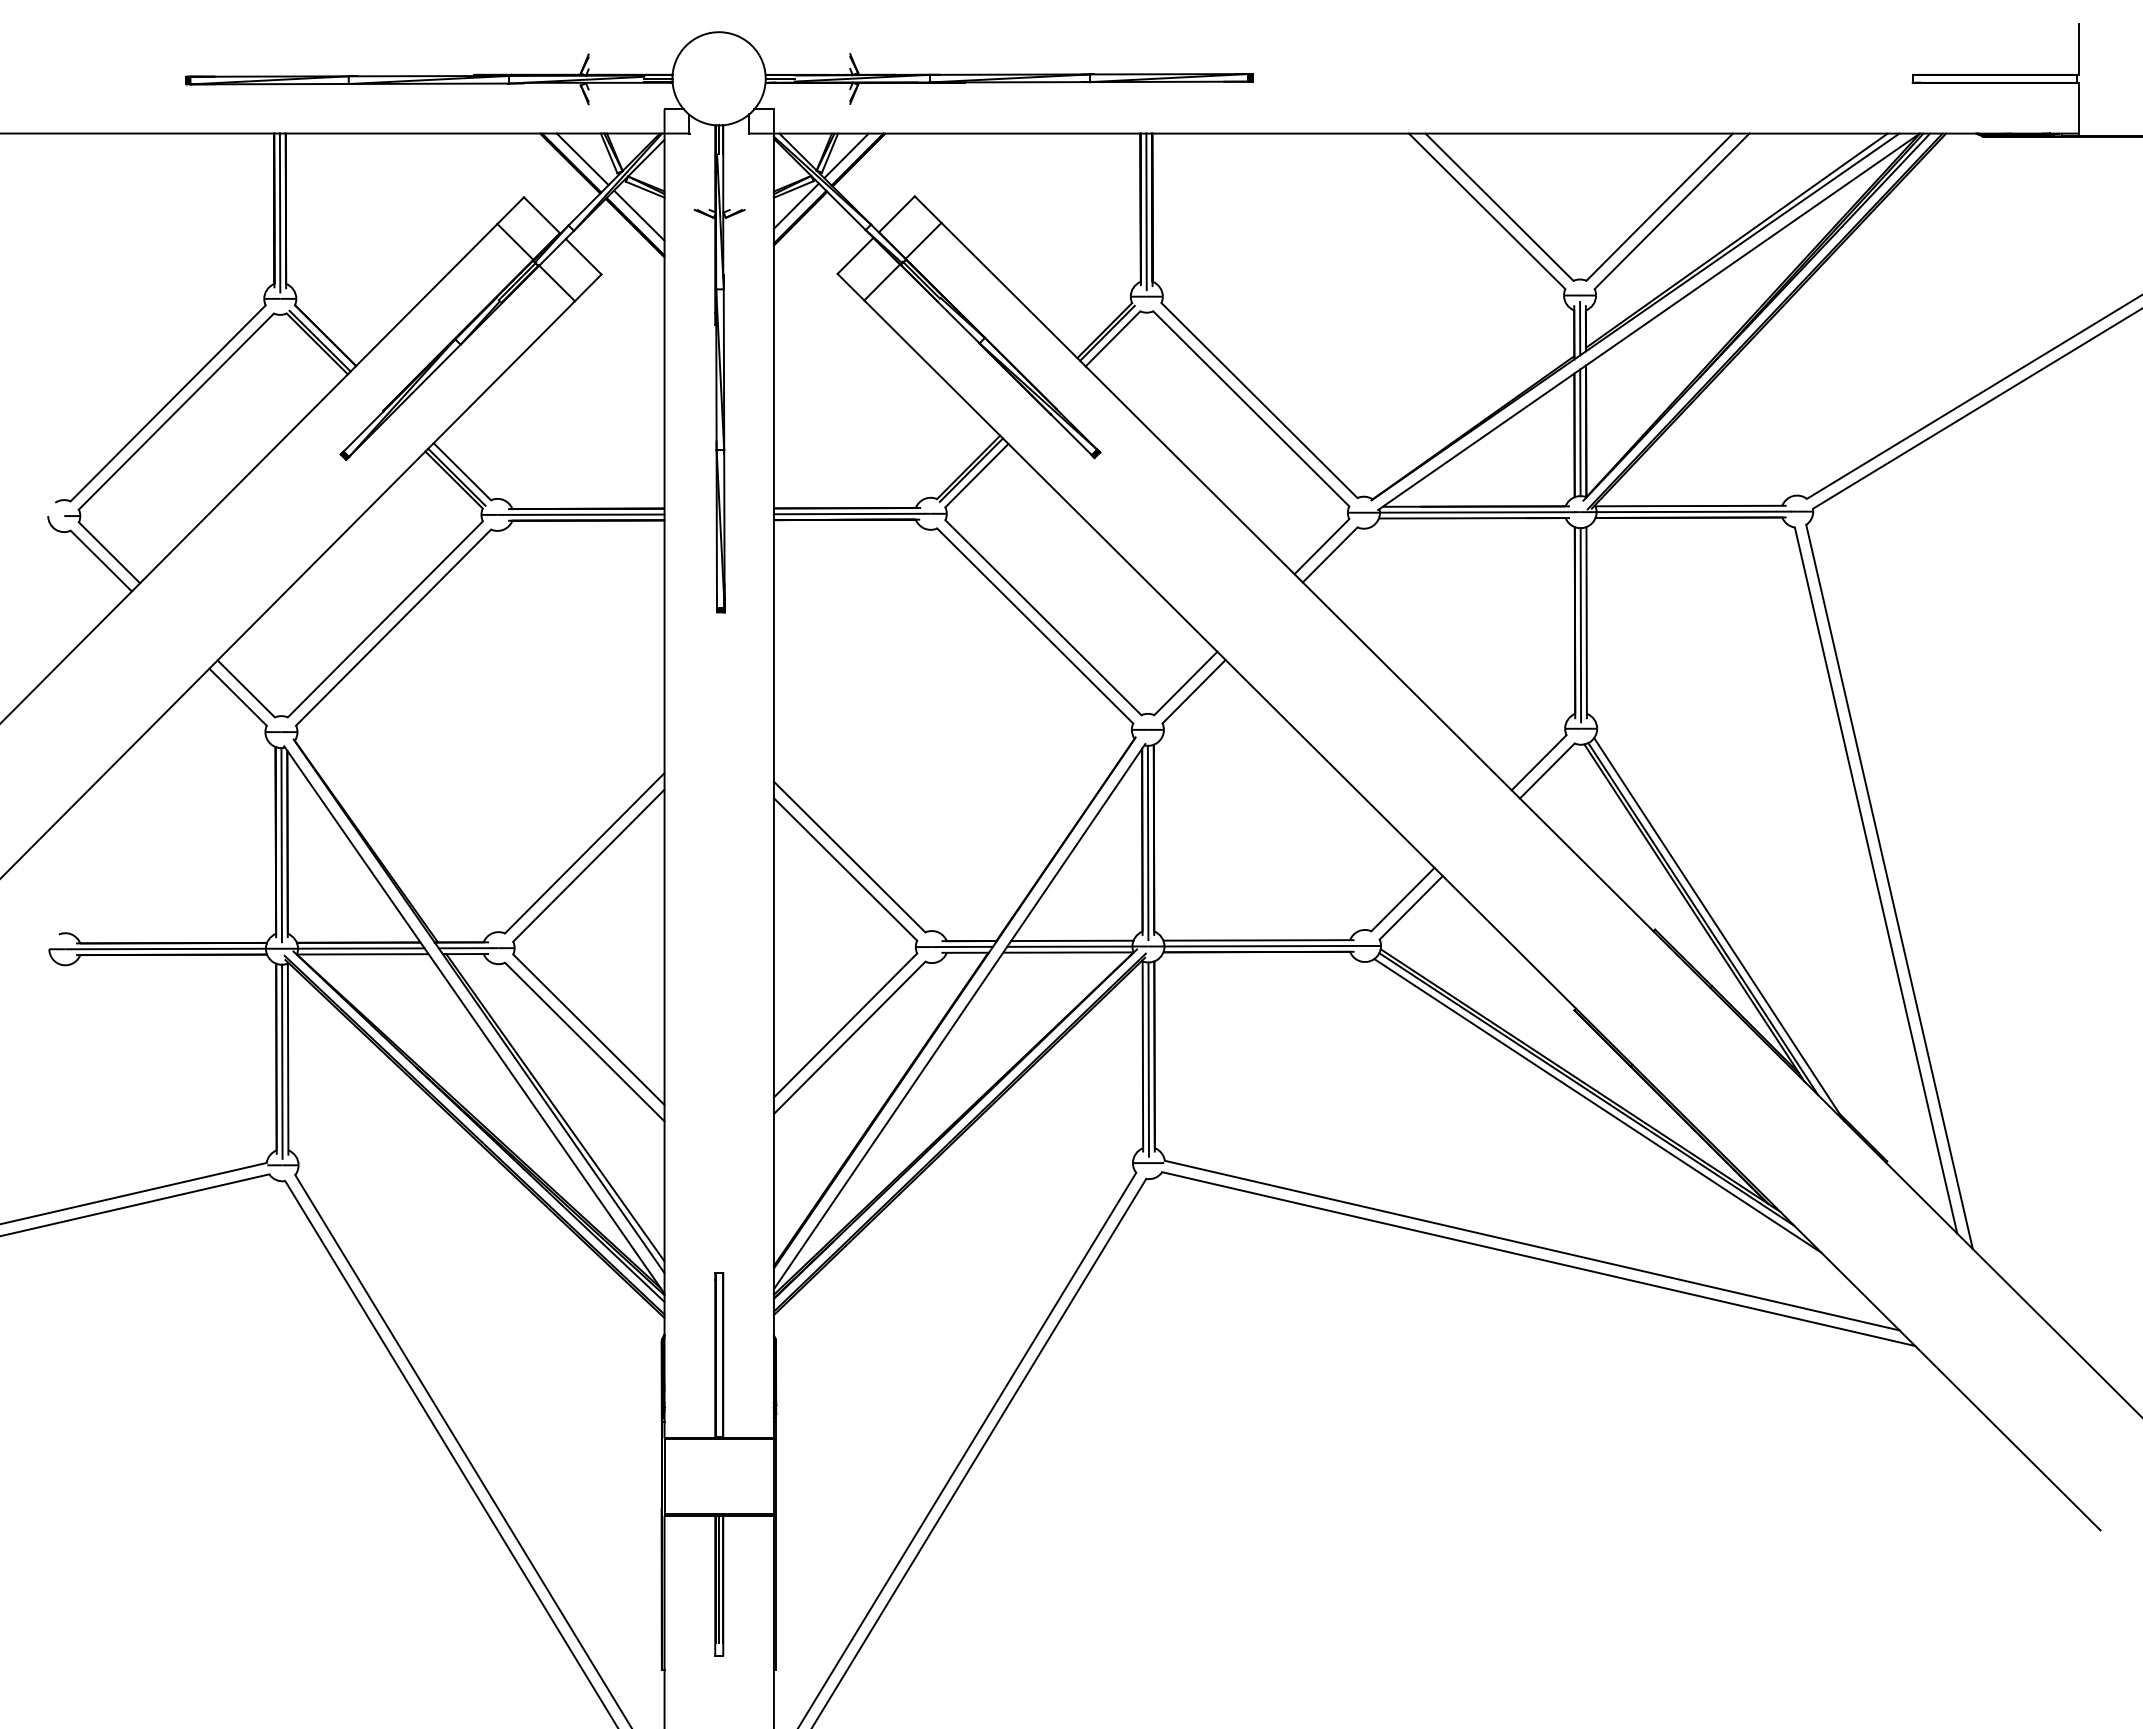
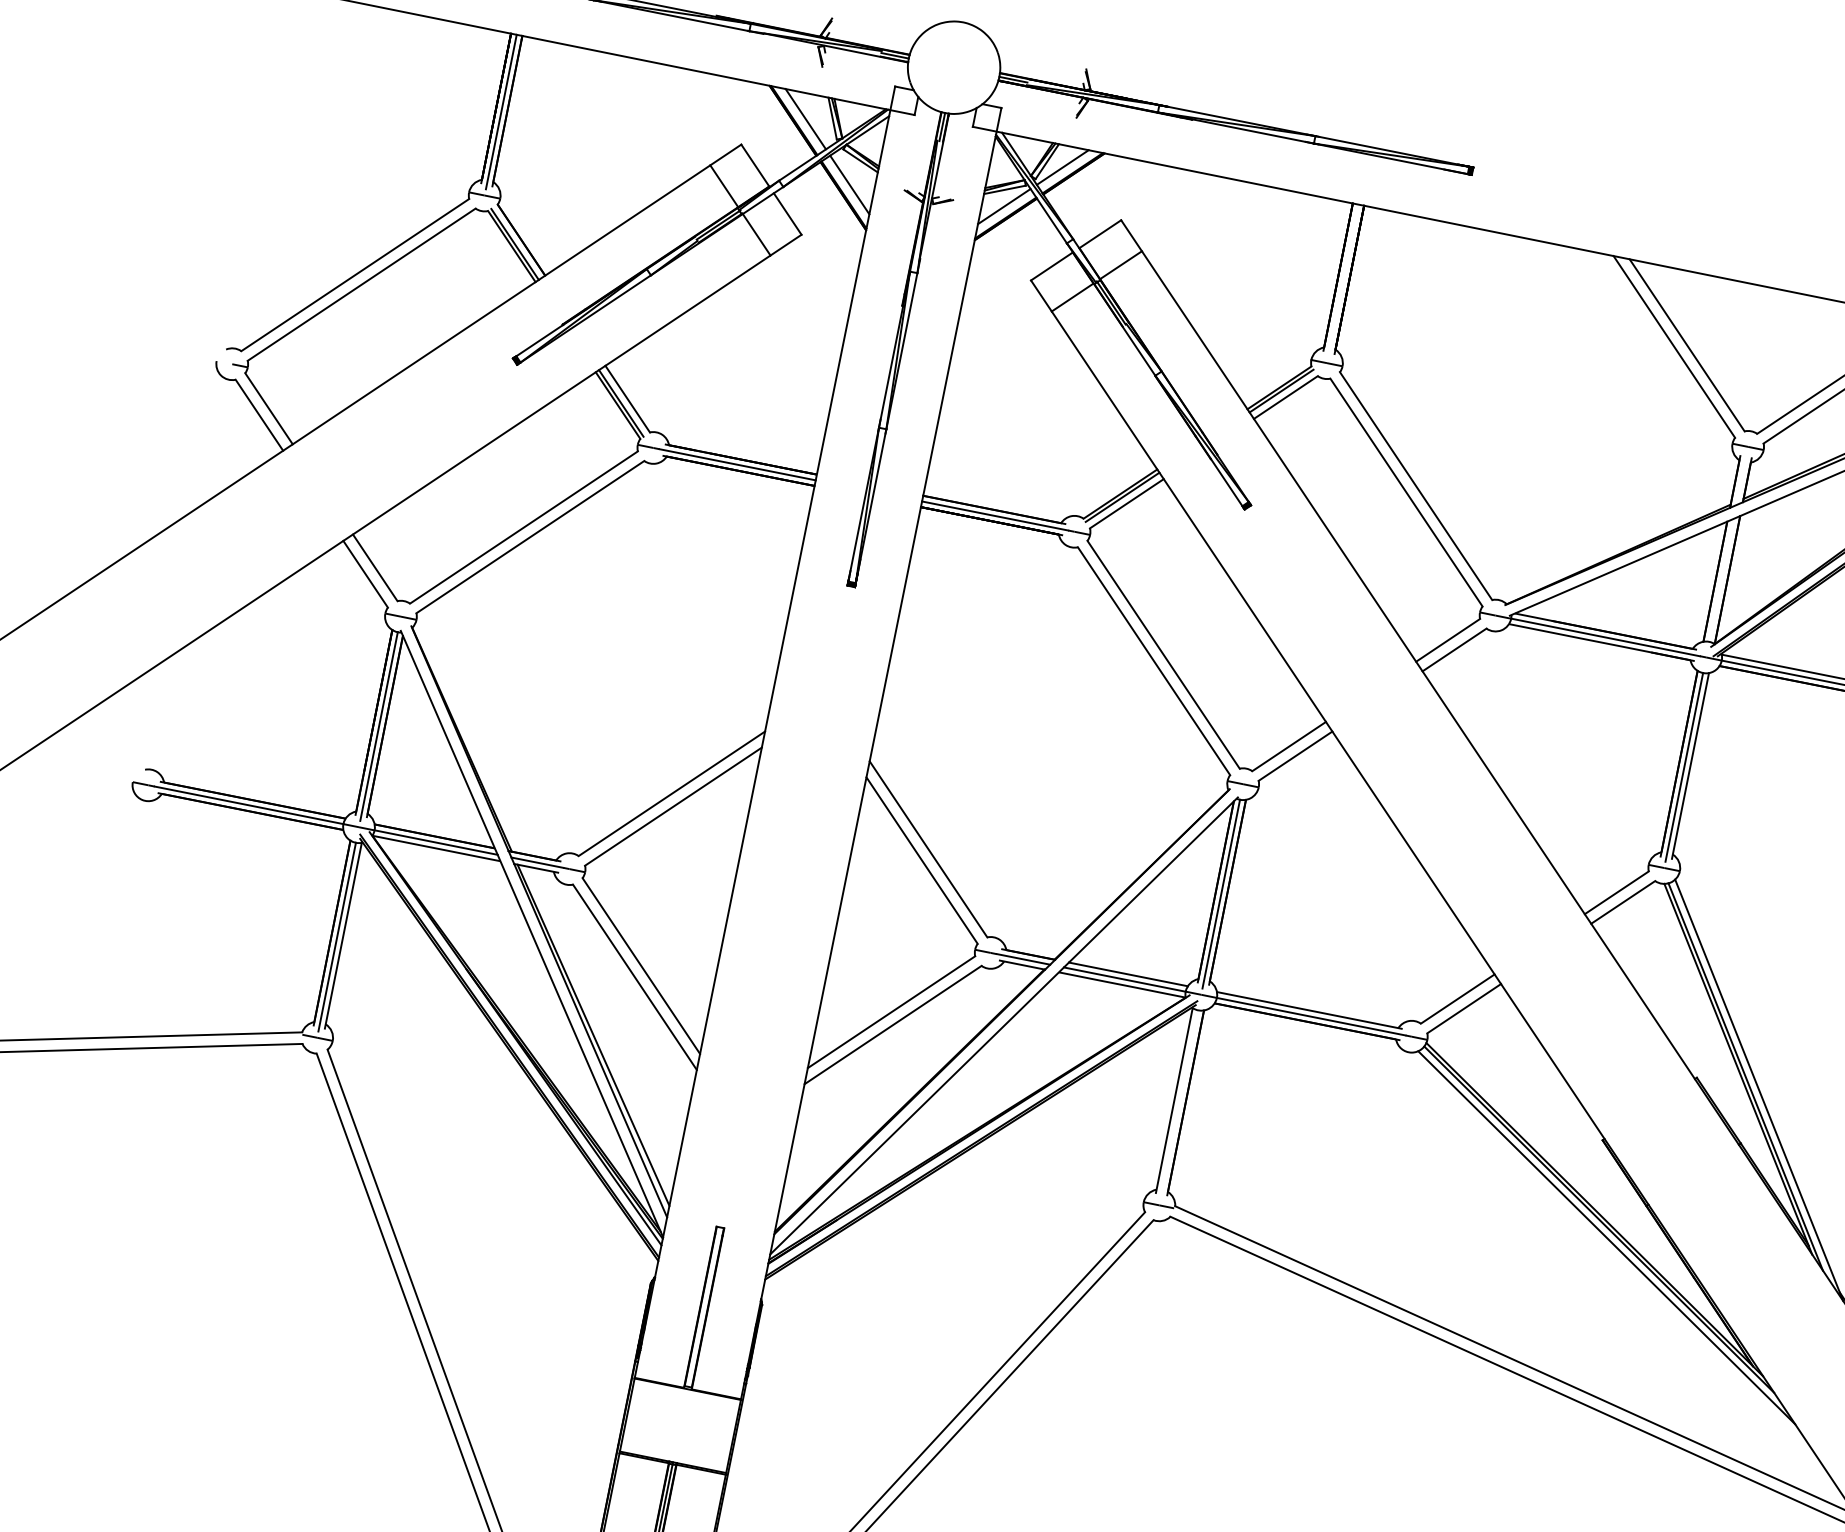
line: (1146, 211) -> (1343, 280), removed
line: (1580, 328) -> (1742, 479), removed
line: (1580, 432) -> (1721, 580), removed
line: (1148, 1059) -> (1179, 1104), removed

